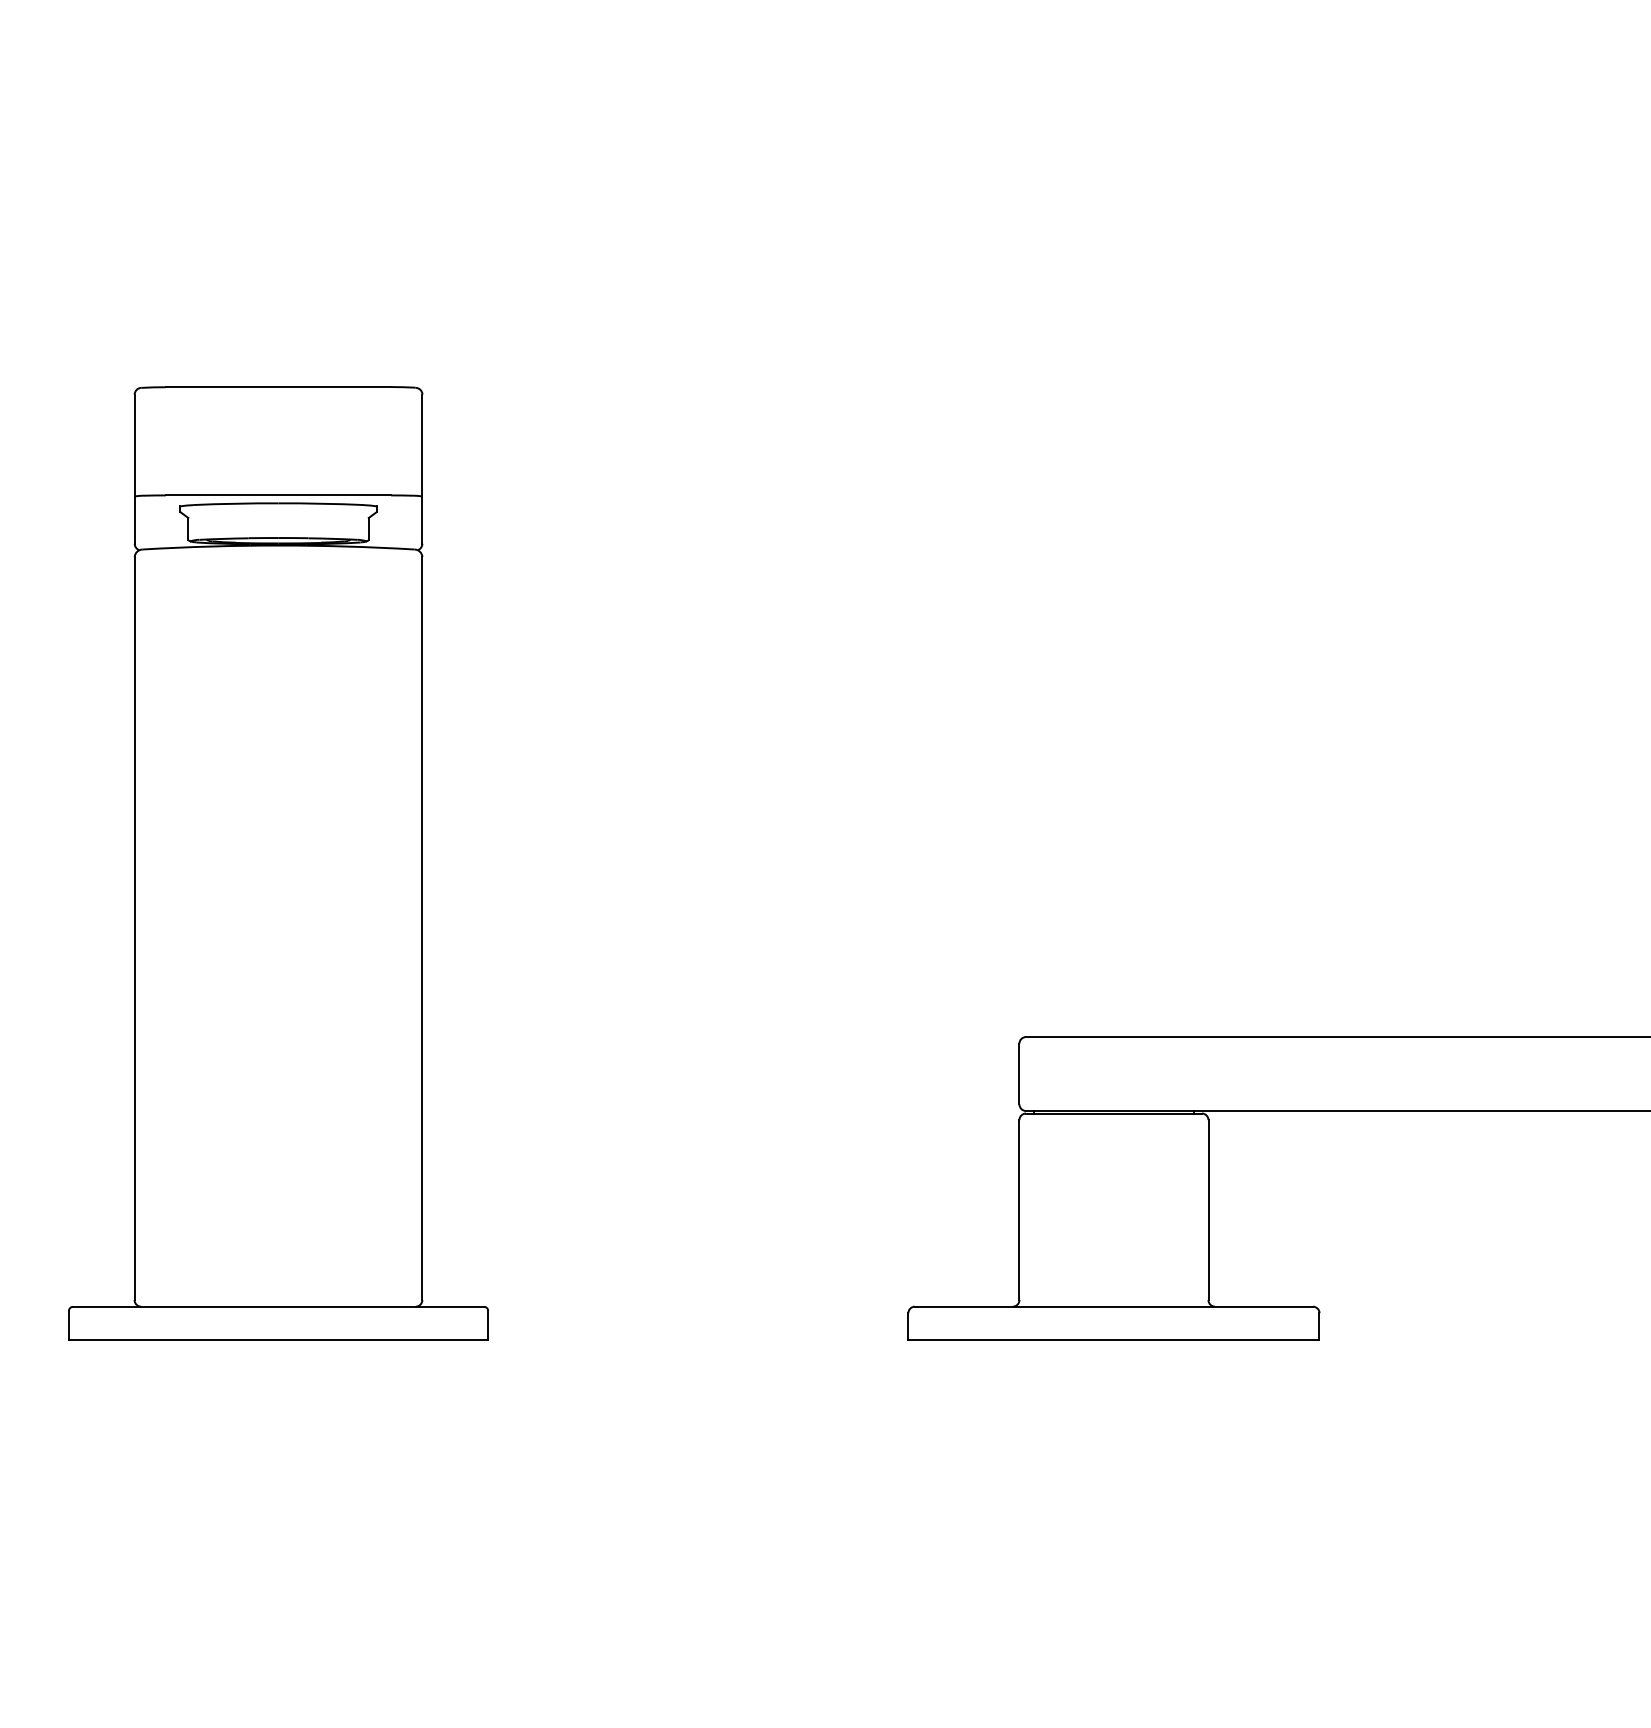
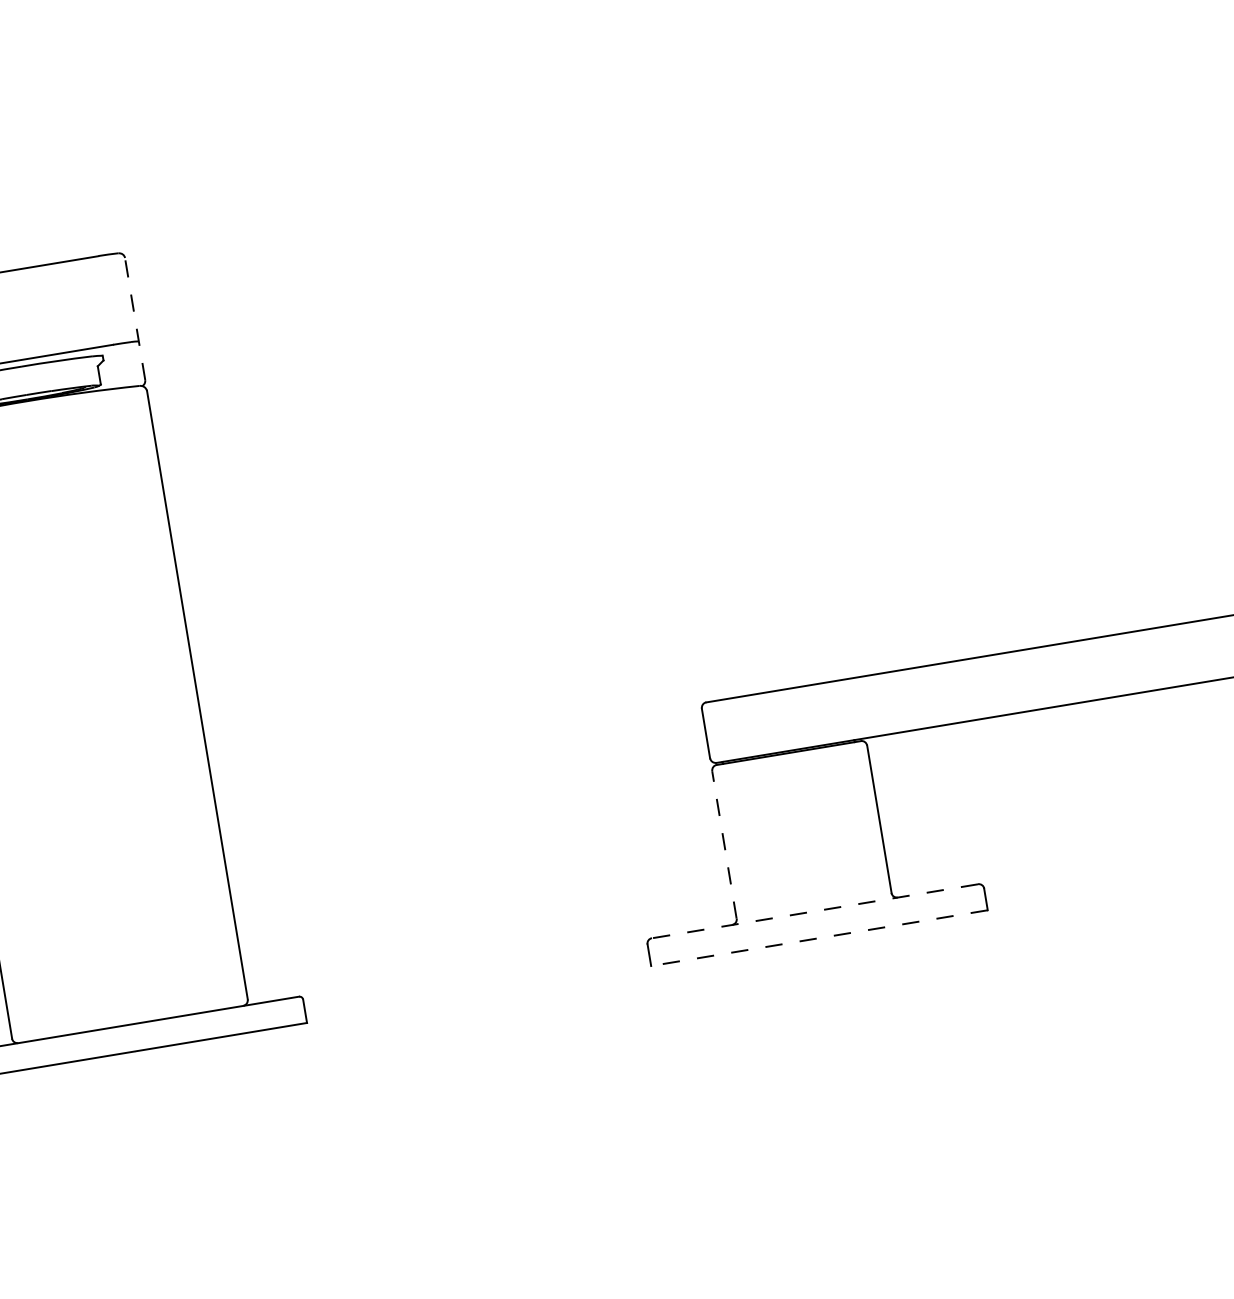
line: (422, 469) -> (135, 319), solid -> dashed
line: (1019, 1209) -> (724, 844), solid -> dashed
line: (1113, 1306) -> (814, 911), solid -> dashed
line: (1113, 1339) -> (819, 938), solid -> dashed

